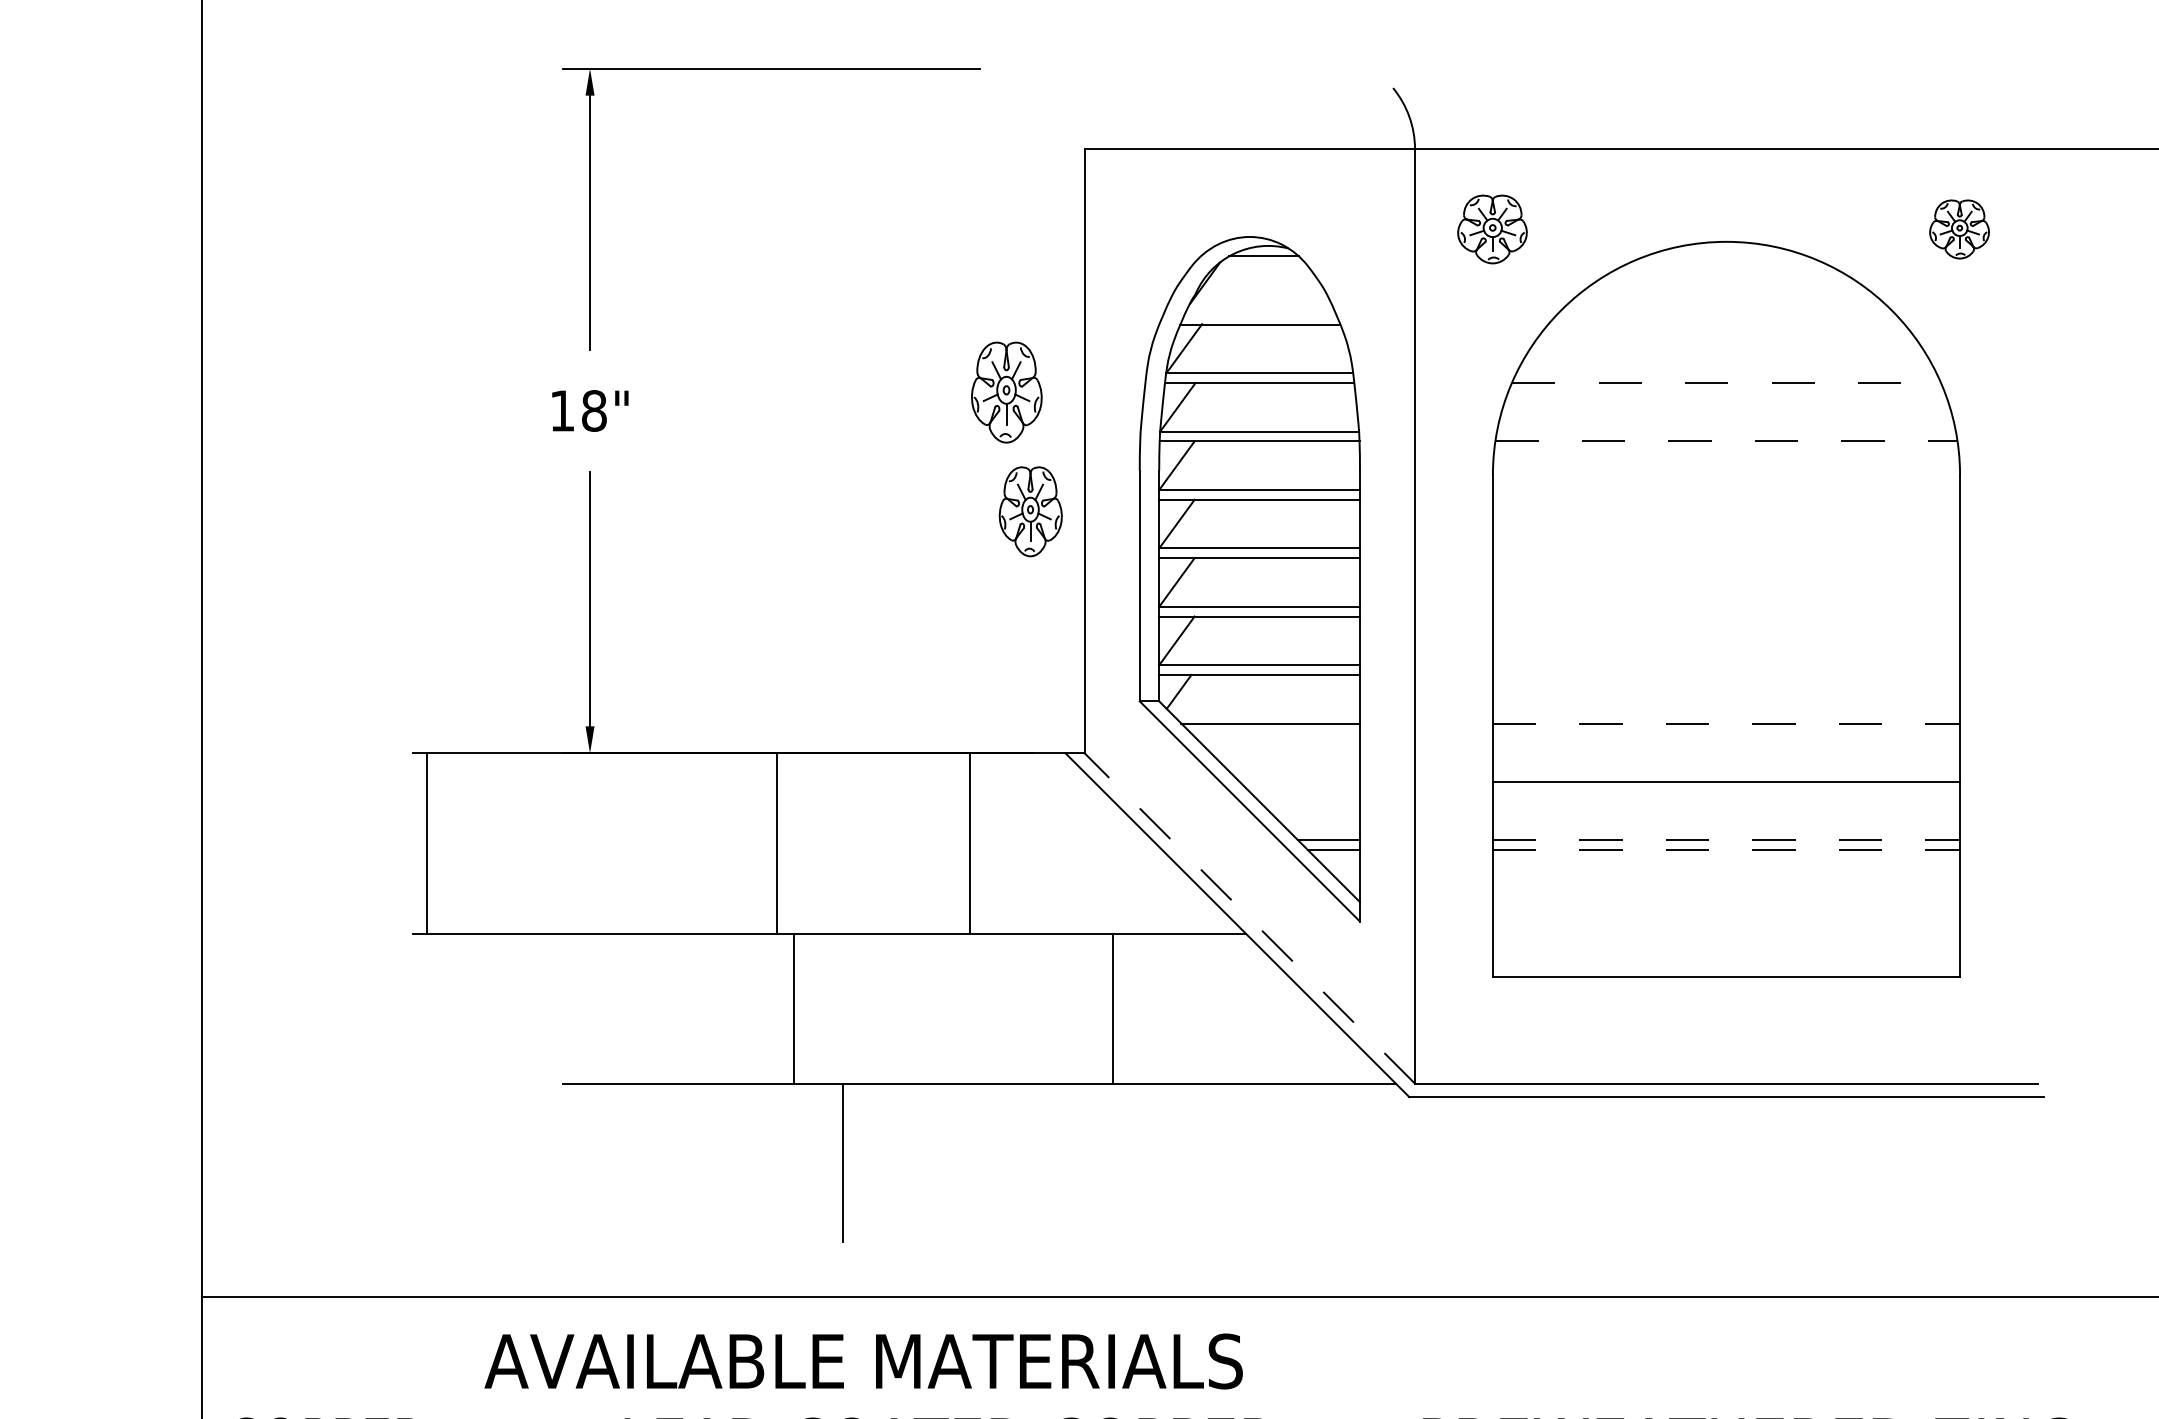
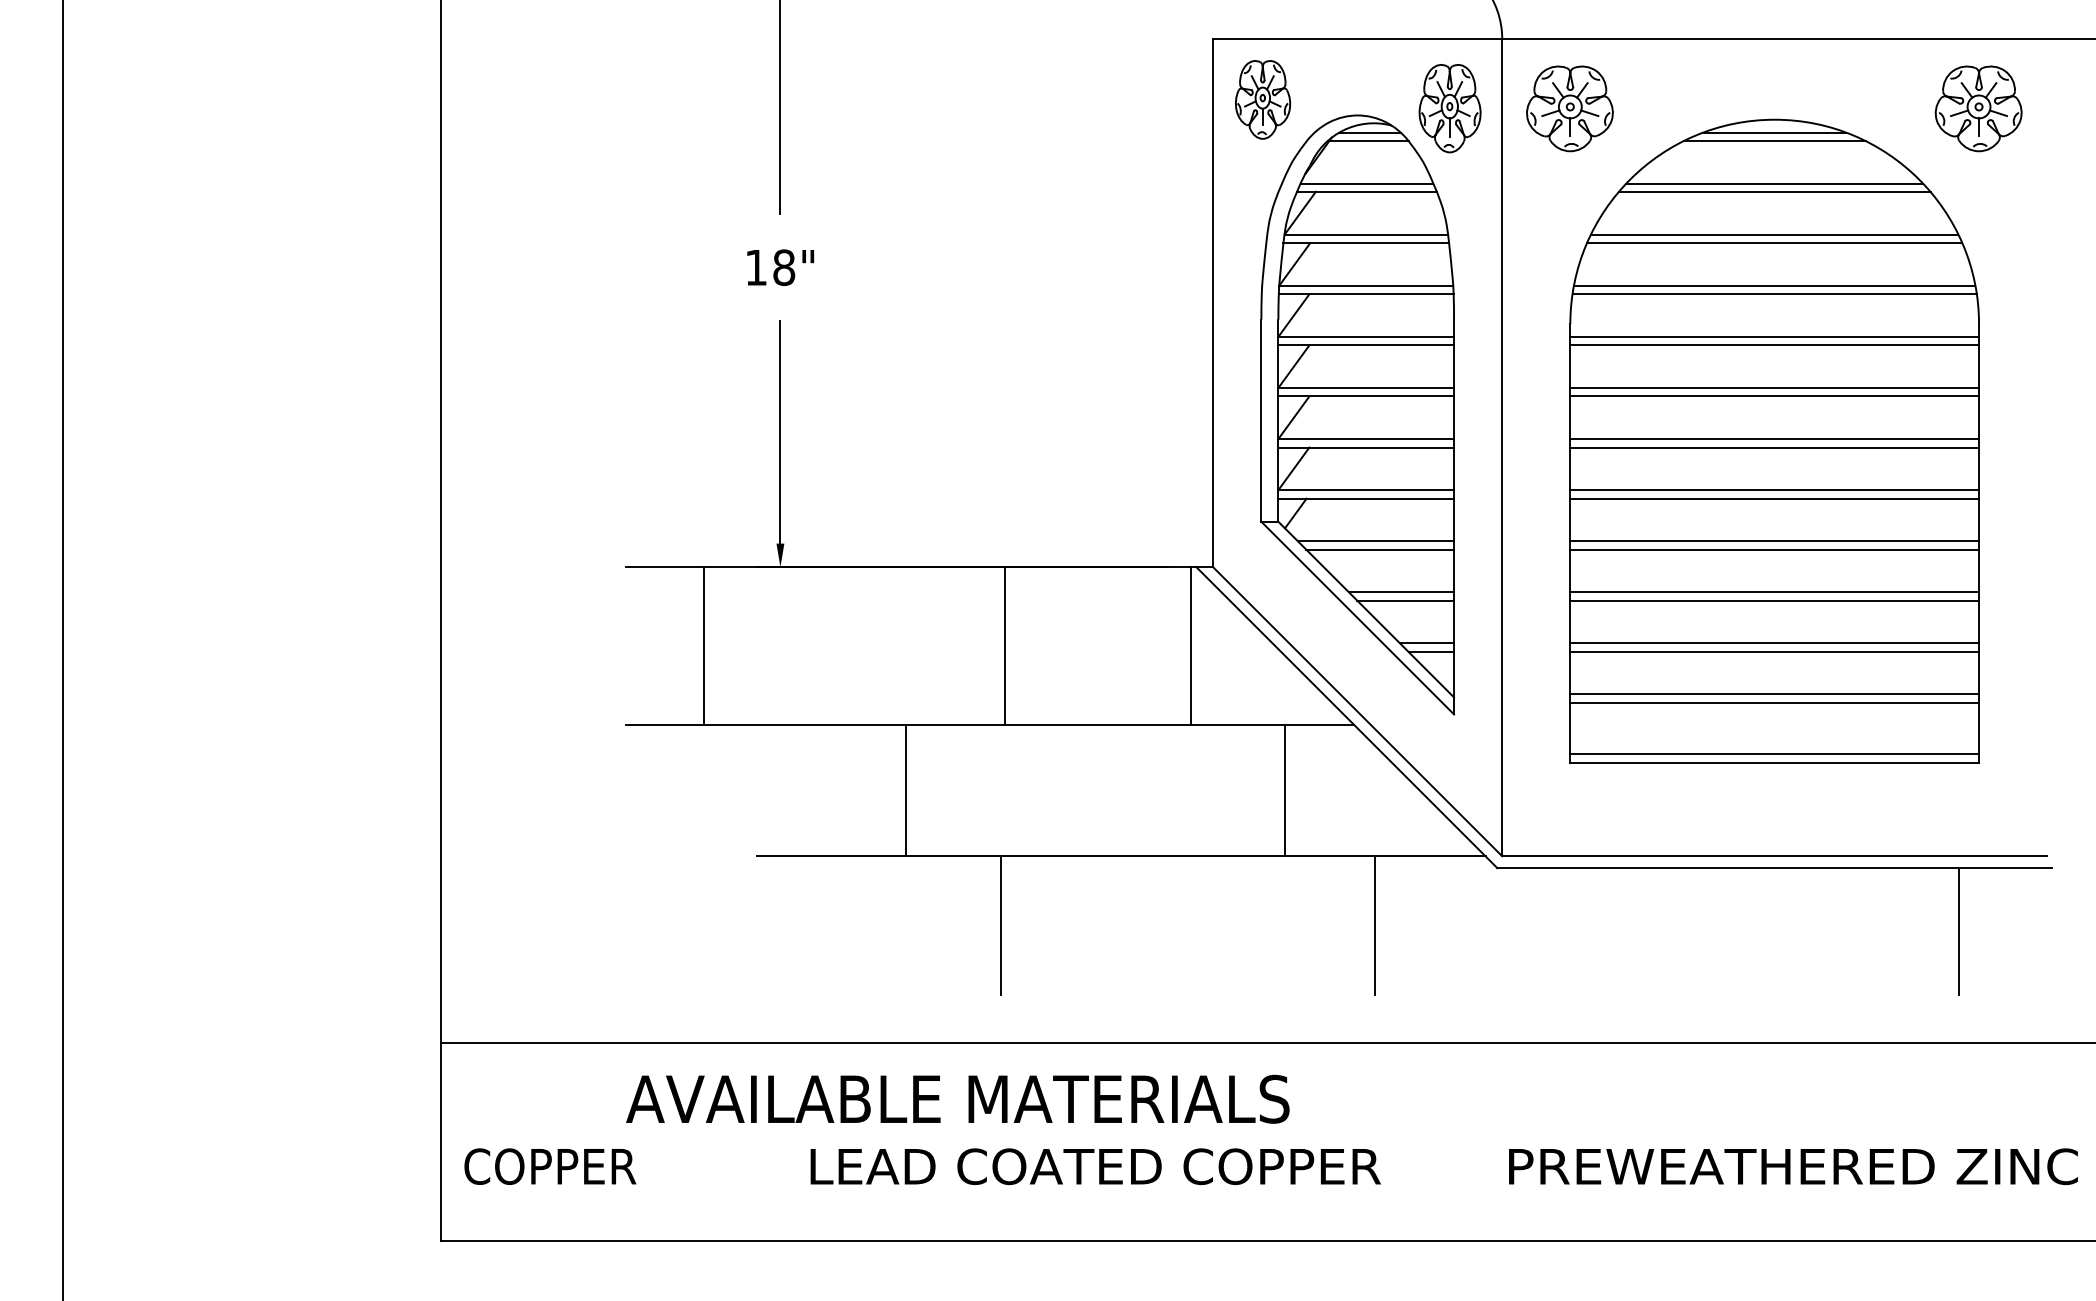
part: (1491, 229) -> (1569, 108), size x1.43
part: (1959, 229) -> (1978, 108), size x1.67
line: (1726, 256) -> (1774, 132), added
line: (1261, 266) -> (1367, 141), added
line: (1726, 266) -> (1774, 141), added
line: (1259, 314) -> (1366, 183), added
line: (1726, 314) -> (1774, 183), added
line: (1726, 325) -> (1774, 192), added
line: (1726, 373) -> (1774, 234), added
line: (1726, 383) -> (1774, 243), dashed -> solid
part: (1006, 392) -> (1449, 108), moved
line: (1726, 431) -> (1774, 285), added
line: (1727, 441) -> (1775, 294), dashed -> solid
line: (1726, 489) -> (1774, 336), added
line: (1726, 499) -> (1774, 345), added
part: (1031, 511) -> (1263, 99), moved
line: (1726, 547) -> (1774, 387), added
line: (1726, 558) -> (1774, 396), added
line: (1726, 607) -> (1774, 439), added
line: (1726, 616) -> (1774, 447), added
line: (1726, 665) -> (1774, 490), added
line: (1726, 674) -> (1774, 498), added
line: (1727, 723) -> (1775, 541), dashed -> solid
line: (1275, 733) -> (1380, 549), added
line: (1726, 733) -> (1774, 549), added
line: (1299, 782) -> (1401, 592), added
line: (1304, 791) -> (1405, 600), added
line: (1726, 791) -> (1774, 600), added
line: (1727, 840) -> (1775, 643), dashed -> solid
line: (426, 843) -> (703, 646), moved
line: (776, 843) -> (1004, 646), moved
line: (969, 843) -> (1191, 646), moved
line: (1727, 849) -> (1775, 651), dashed -> solid
line: (1726, 898) -> (1774, 694), added
line: (1726, 909) -> (1774, 703), added
line: (1249, 918) -> (1357, 711), dashed -> solid
line: (1726, 967) -> (1774, 754), added
line: (794, 1008) -> (906, 790), moved
line: (1112, 1008) -> (1284, 790), moved
line: (1269, 1162) -> (1374, 925), added
line: (1937, 1169) -> (1959, 931), added
text: (863, 1360) -> (957, 1098), moved

